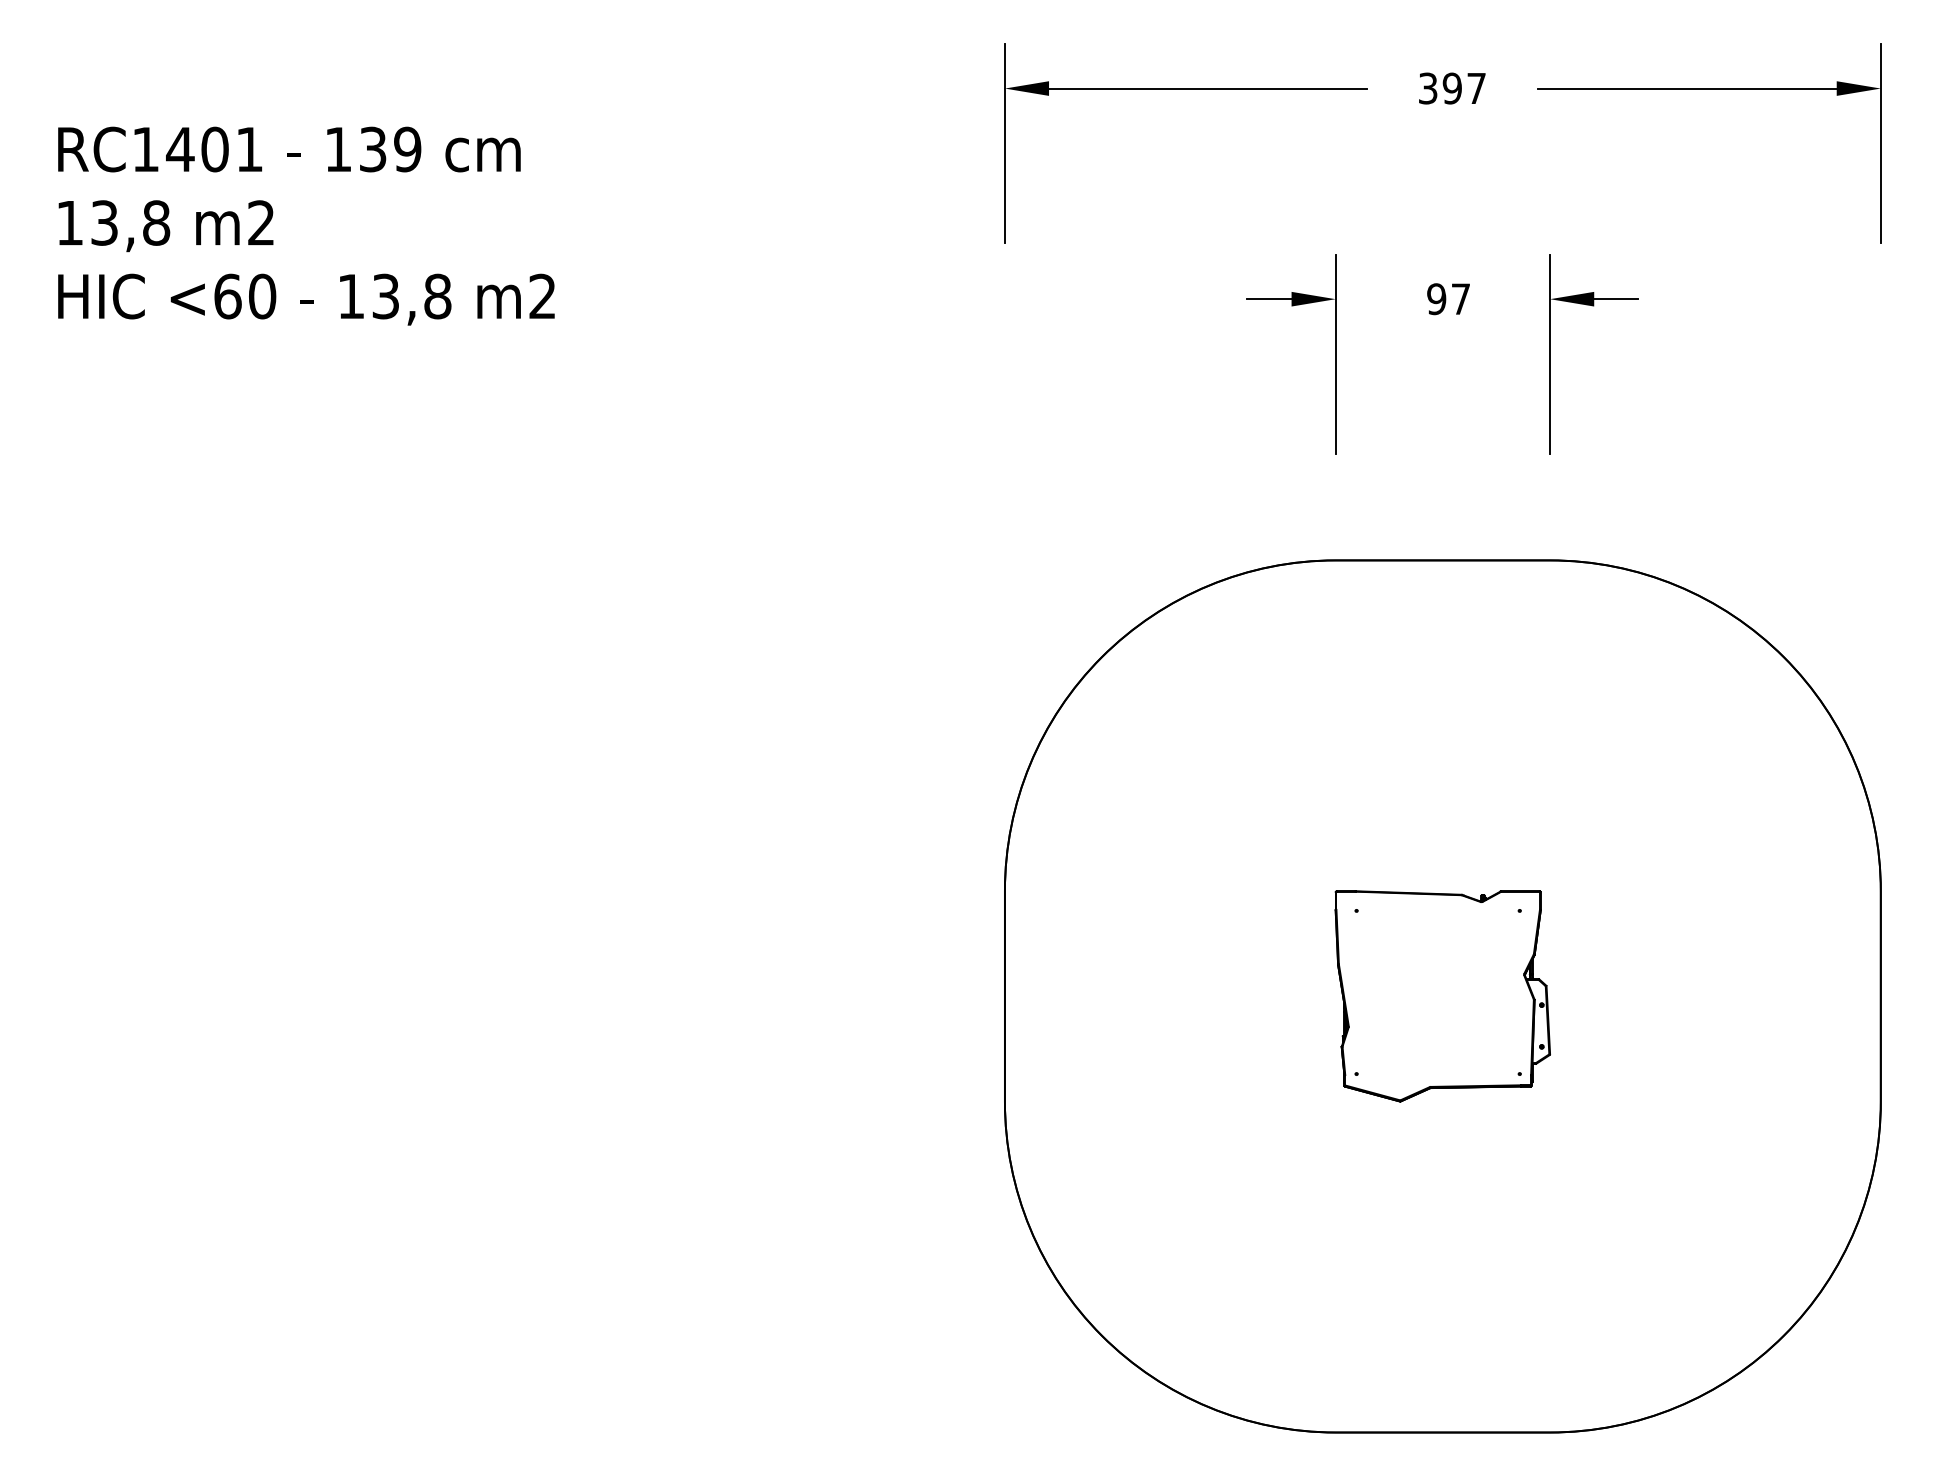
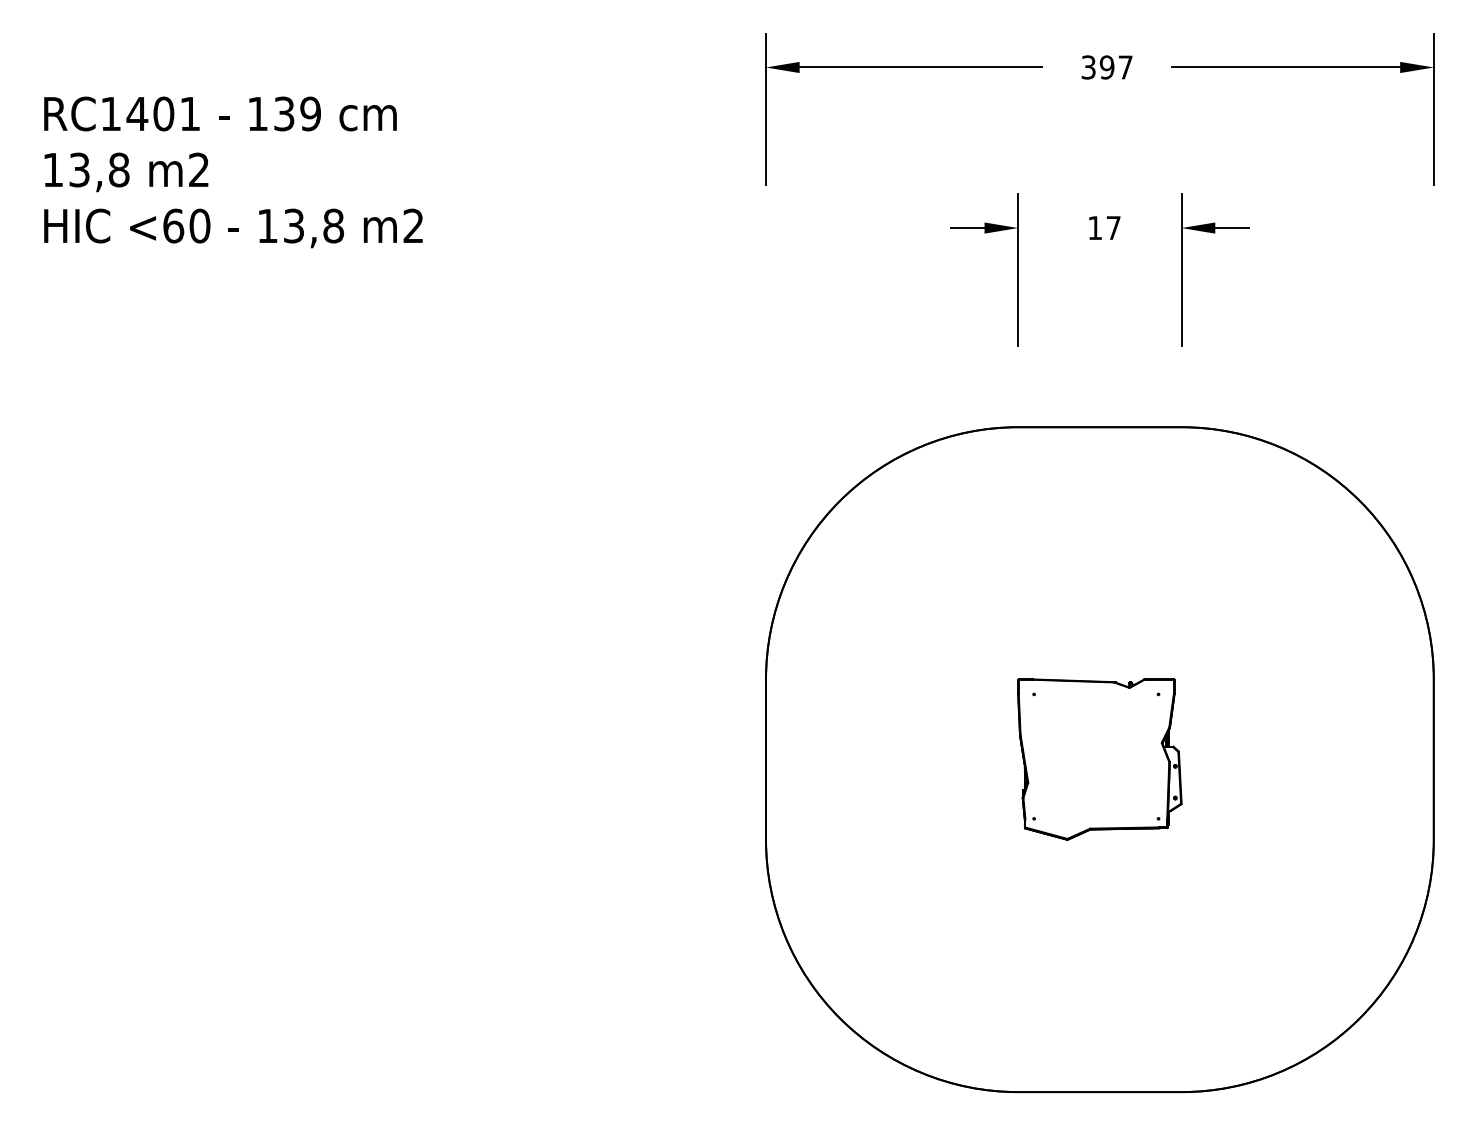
text: (1436, 299) -> (1095, 228), 97 -> 17

